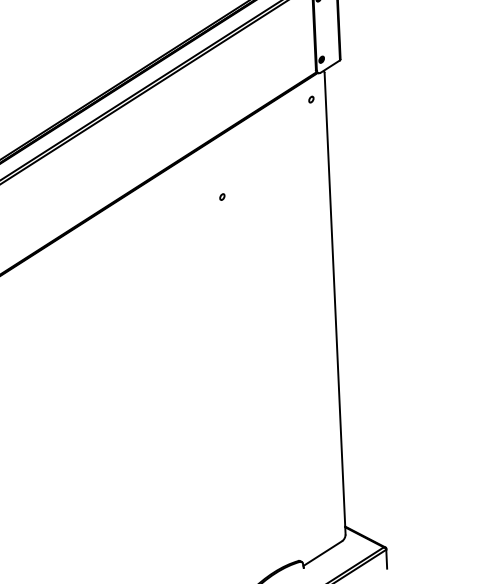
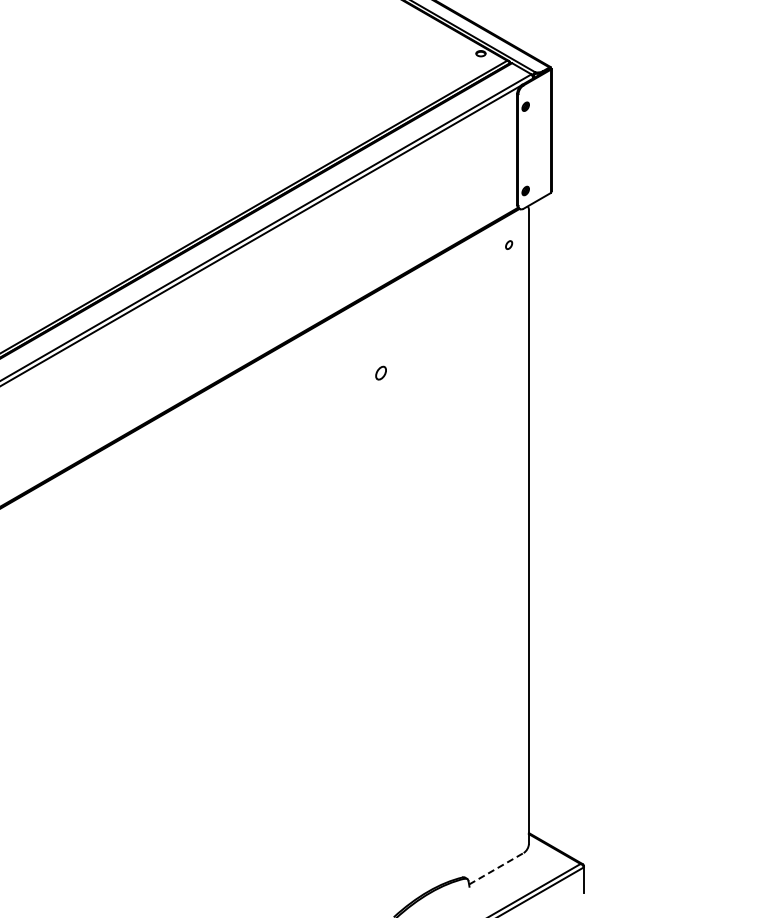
part: (222, 197) -> (380, 373), size x1.6
line: (322, 553) -> (496, 868), solid -> dashed

